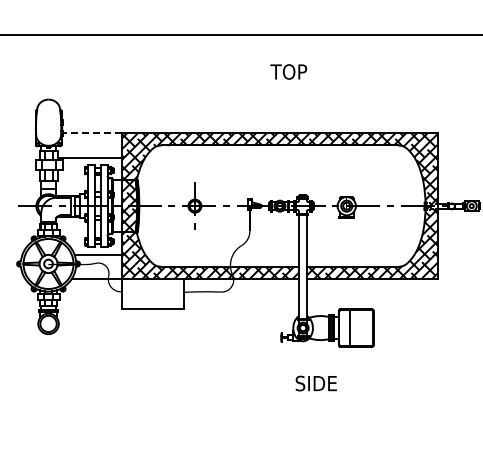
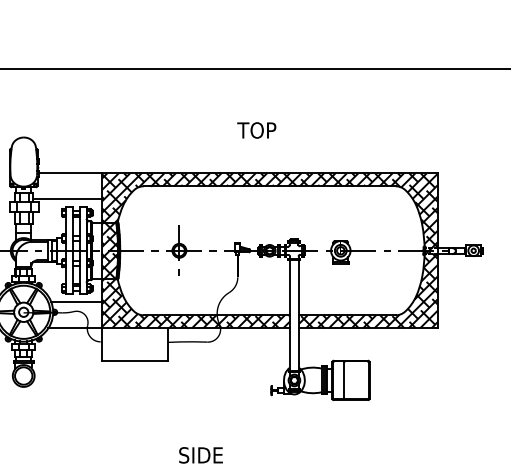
text: (288, 71) -> (256, 129), moved
line: (92, 133) -> (70, 173), dashed -> solid
text: (315, 383) -> (200, 455), moved

